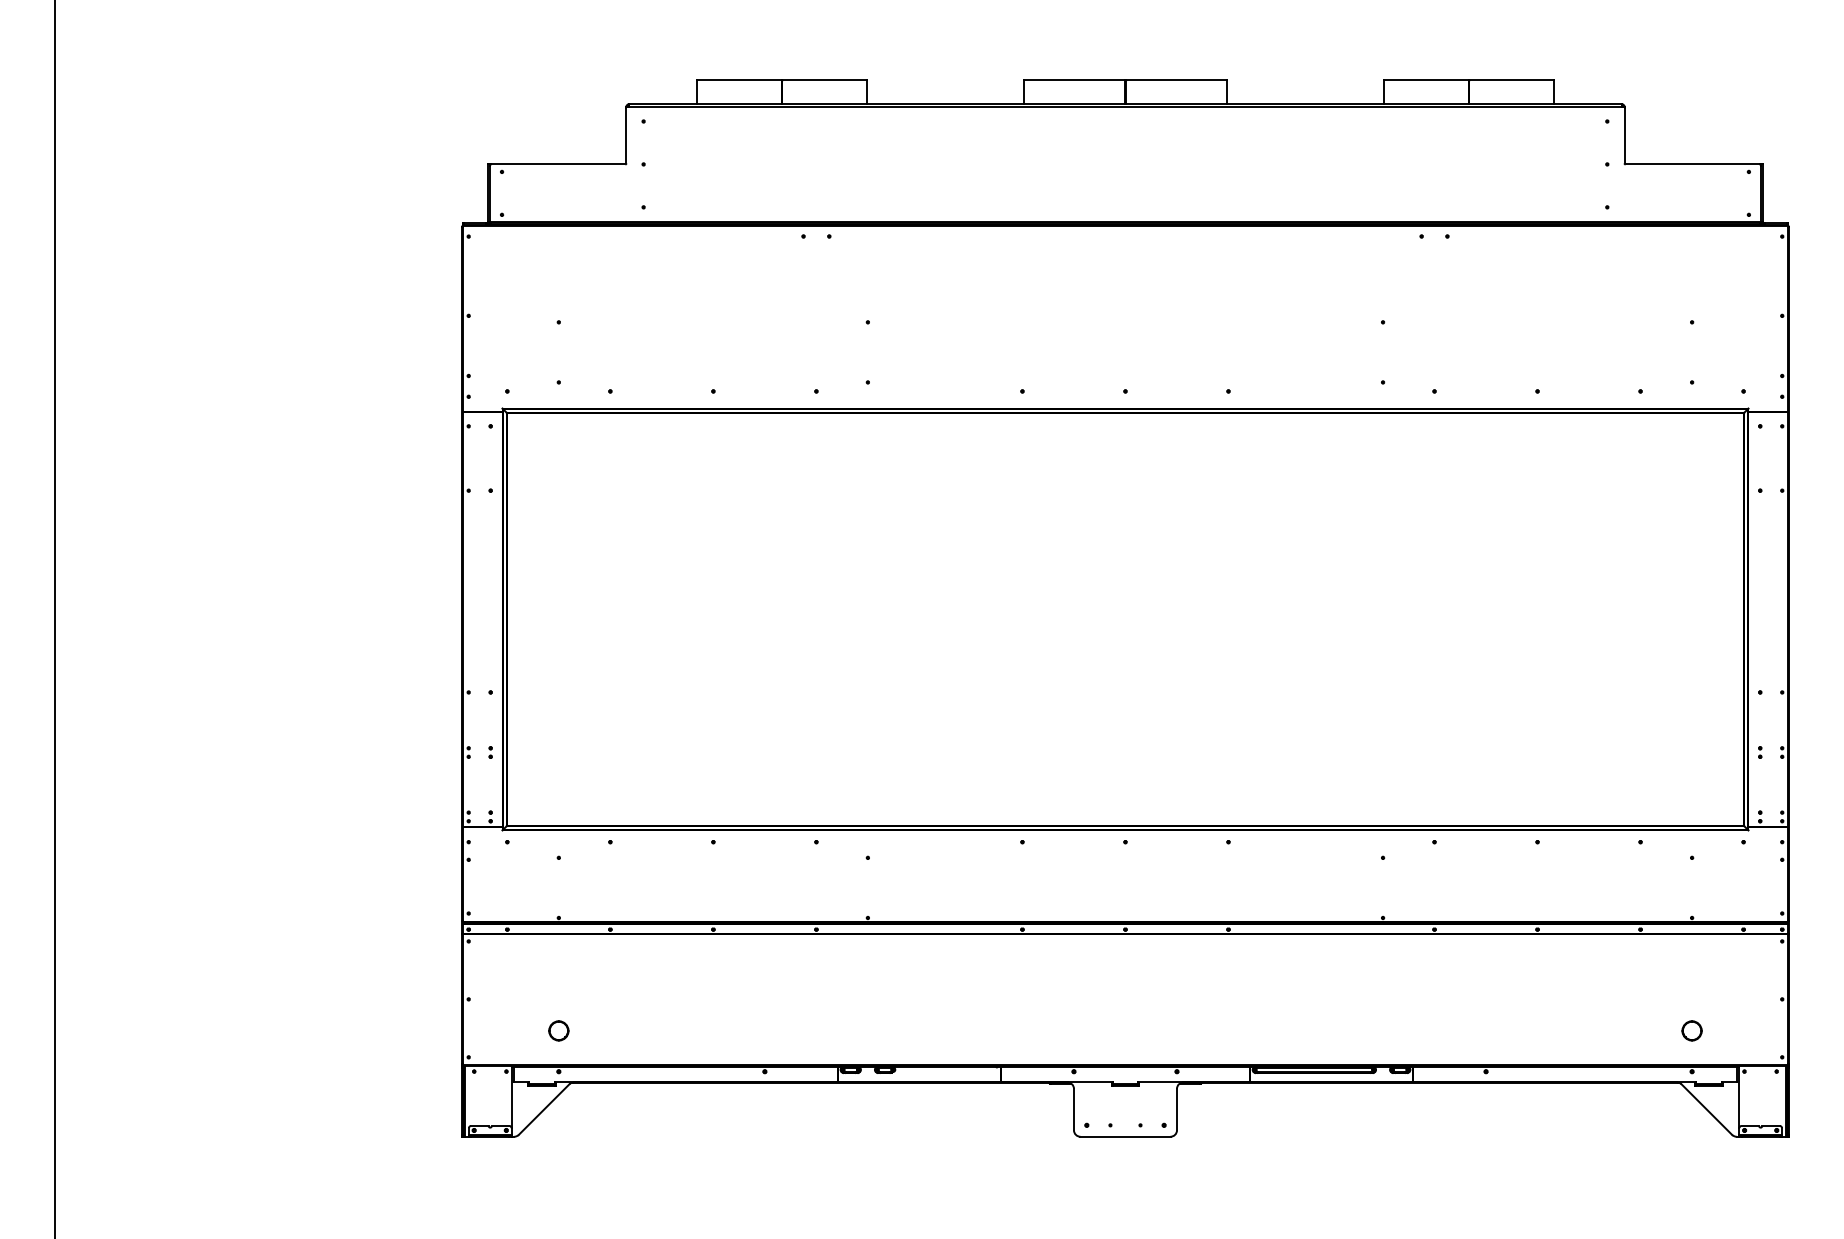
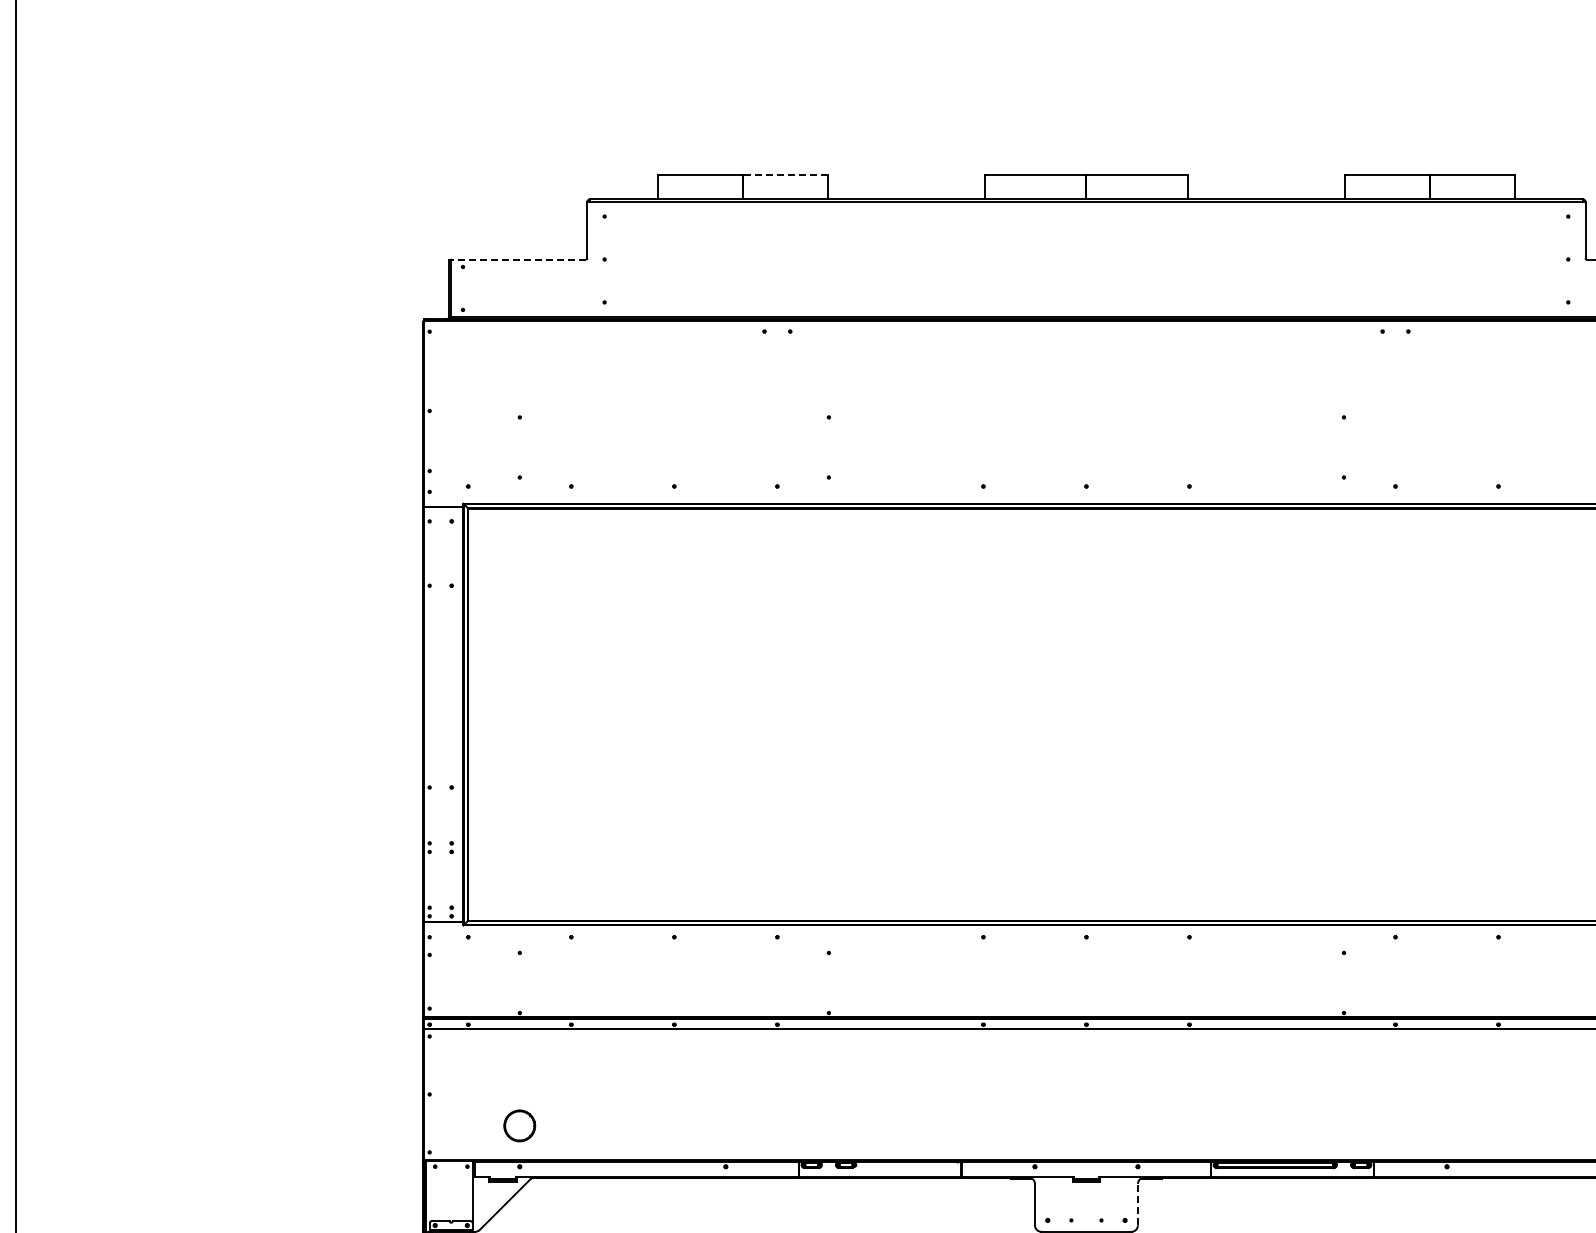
line: (824, 80) -> (785, 175), solid -> dashed
line: (557, 164) -> (518, 259), solid -> dashed
part: (558, 1030) -> (519, 1125), size x1.6
line: (1177, 1109) -> (1138, 1204), solid -> dashed

